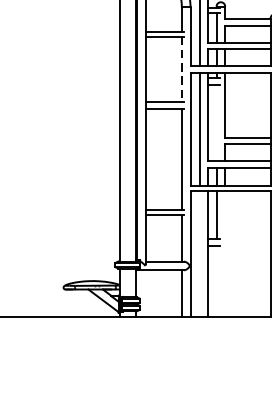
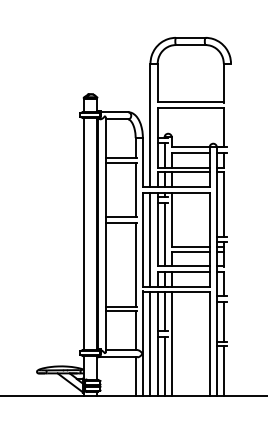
line: (181, 70) -> (135, 190), dashed -> solid
line: (216, 123) -> (164, 234), added
line: (199, 253) -> (150, 343), added
line: (224, 253) -> (171, 343), added
line: (216, 281) -> (164, 366), added

